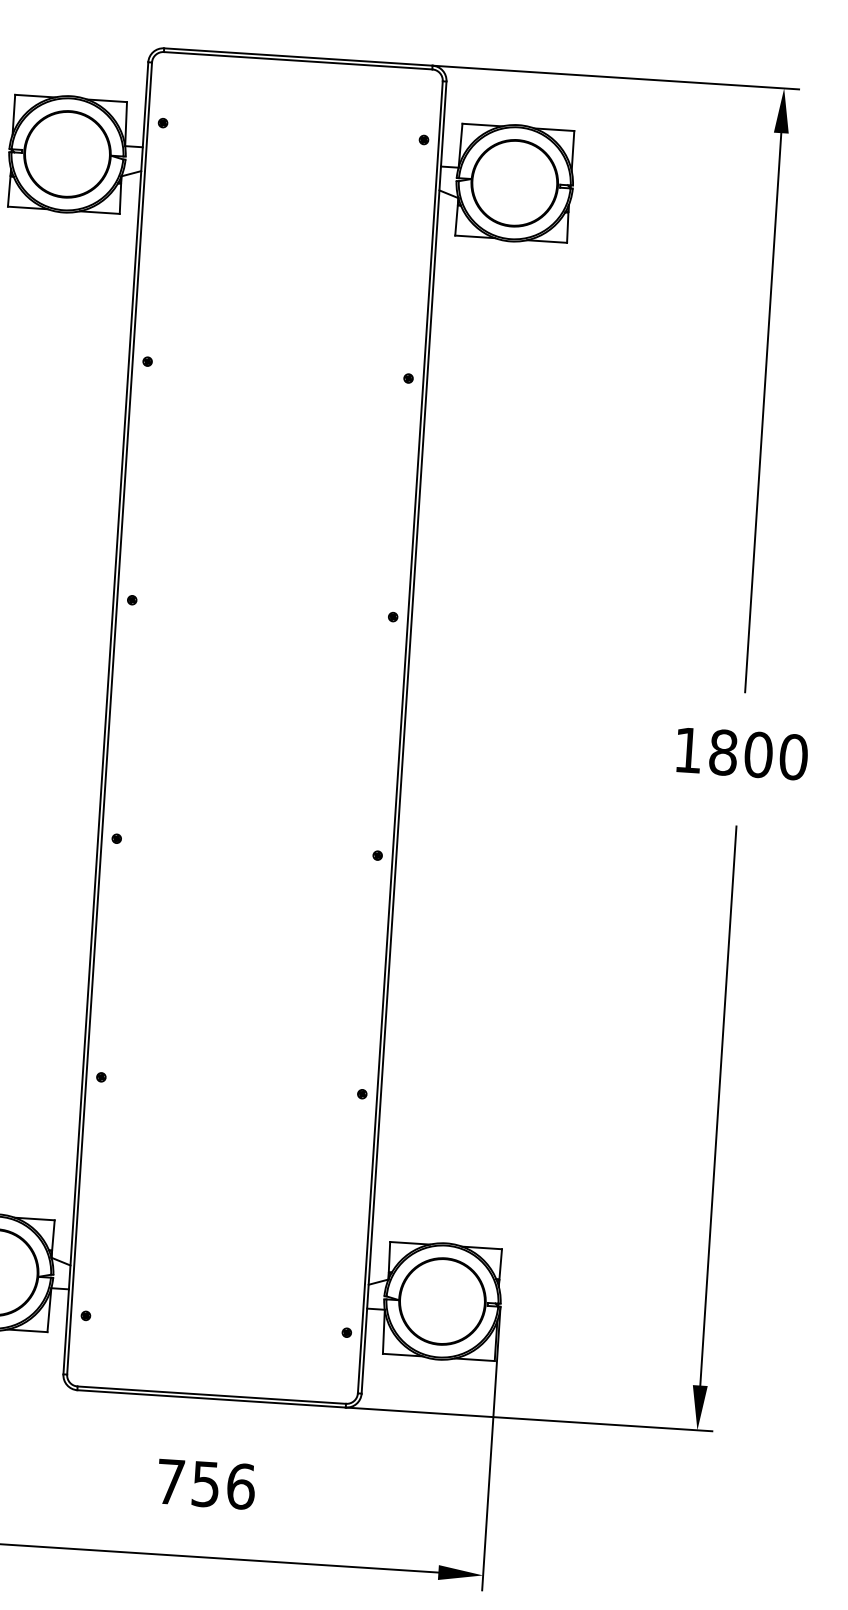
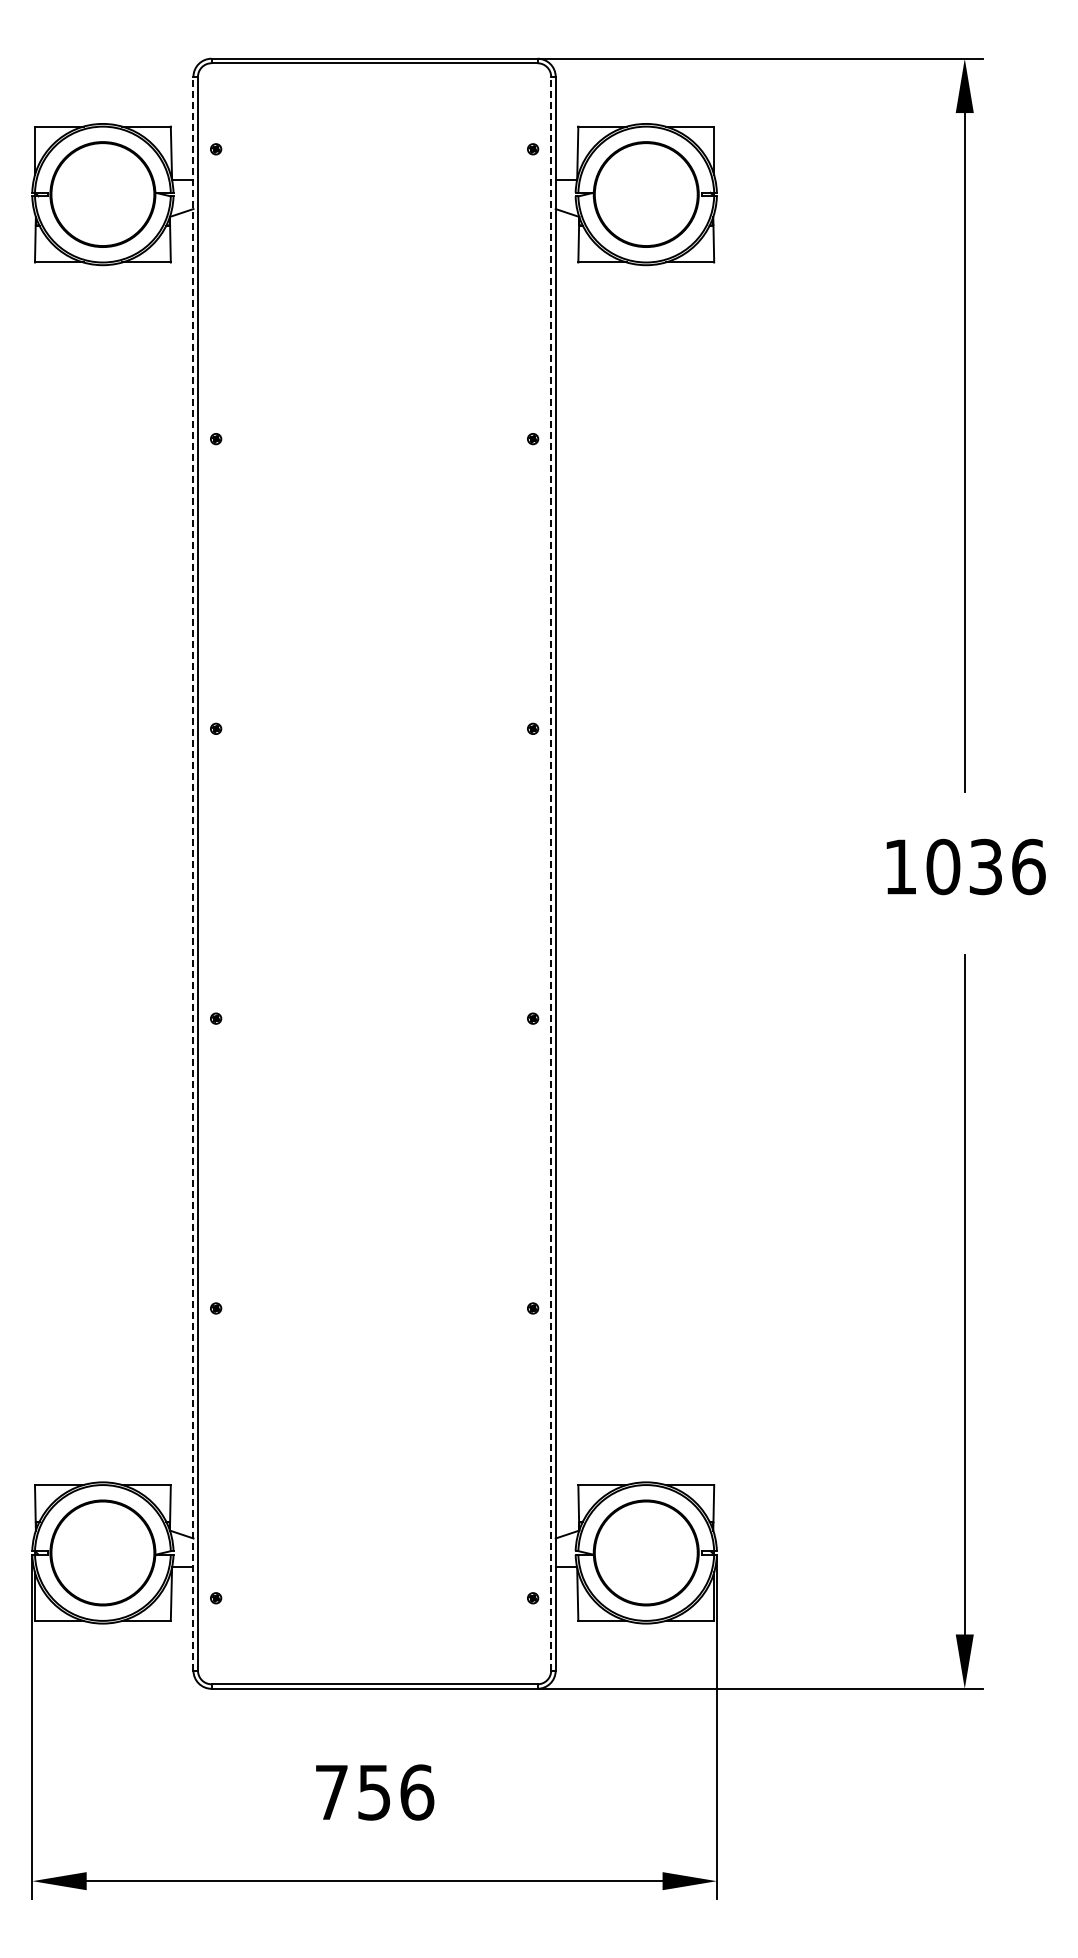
line: (105, 718) -> (193, 873), solid -> dashed
line: (400, 737) -> (551, 873), solid -> dashed
text: (758, 754) -> (985, 866), 1800 -> 1036

